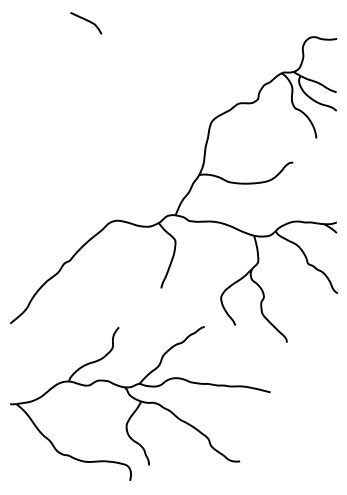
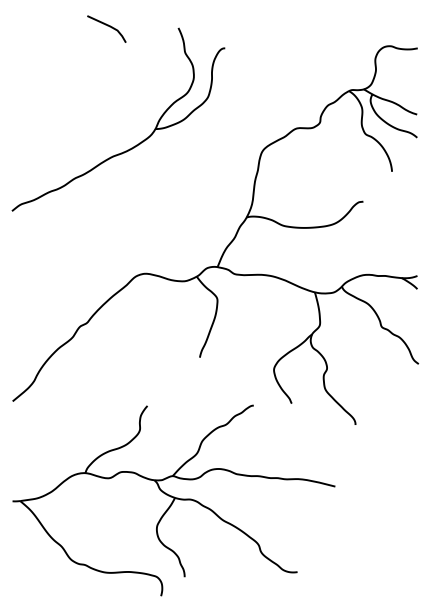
part: (110, 116) -> (136, 144), added

